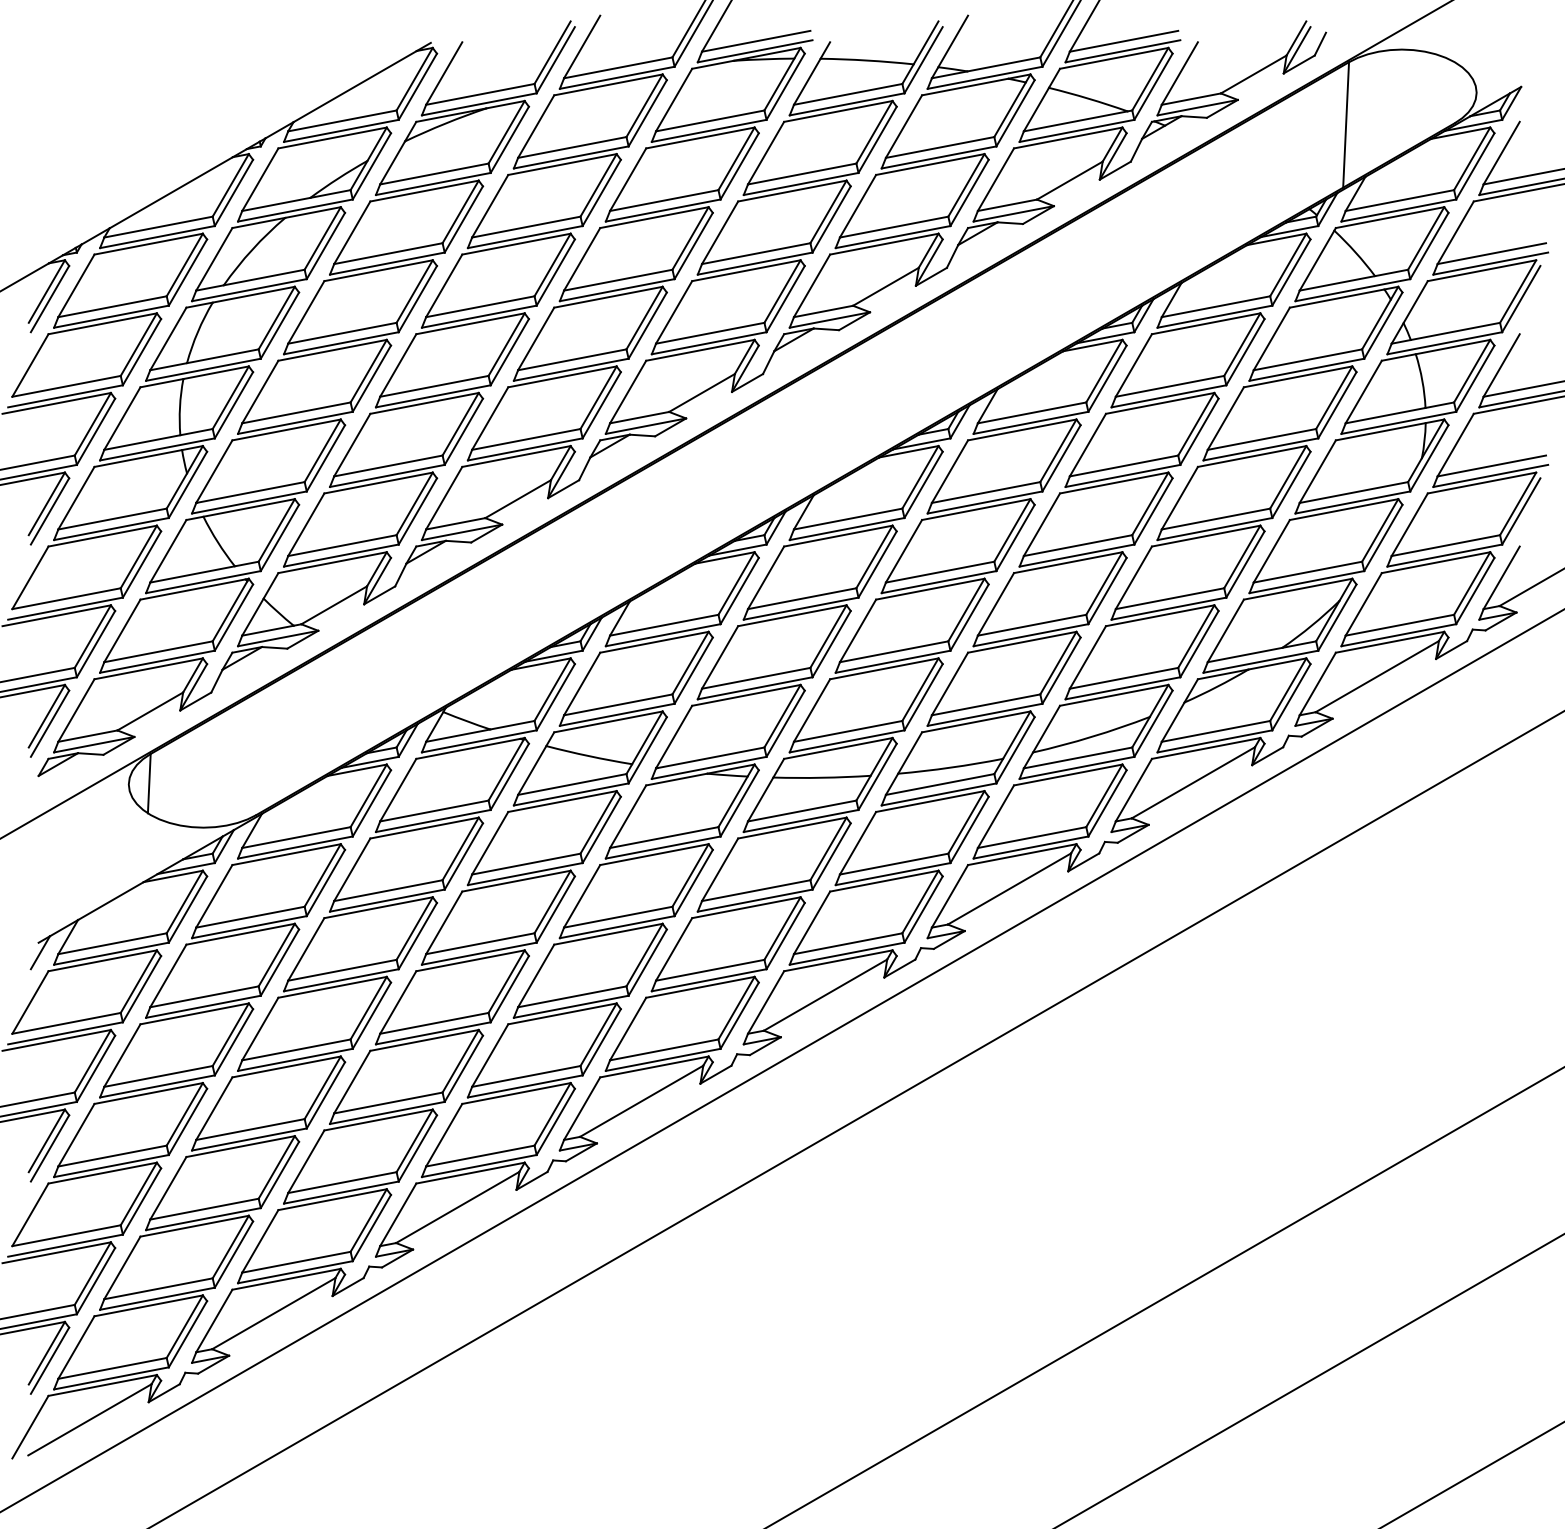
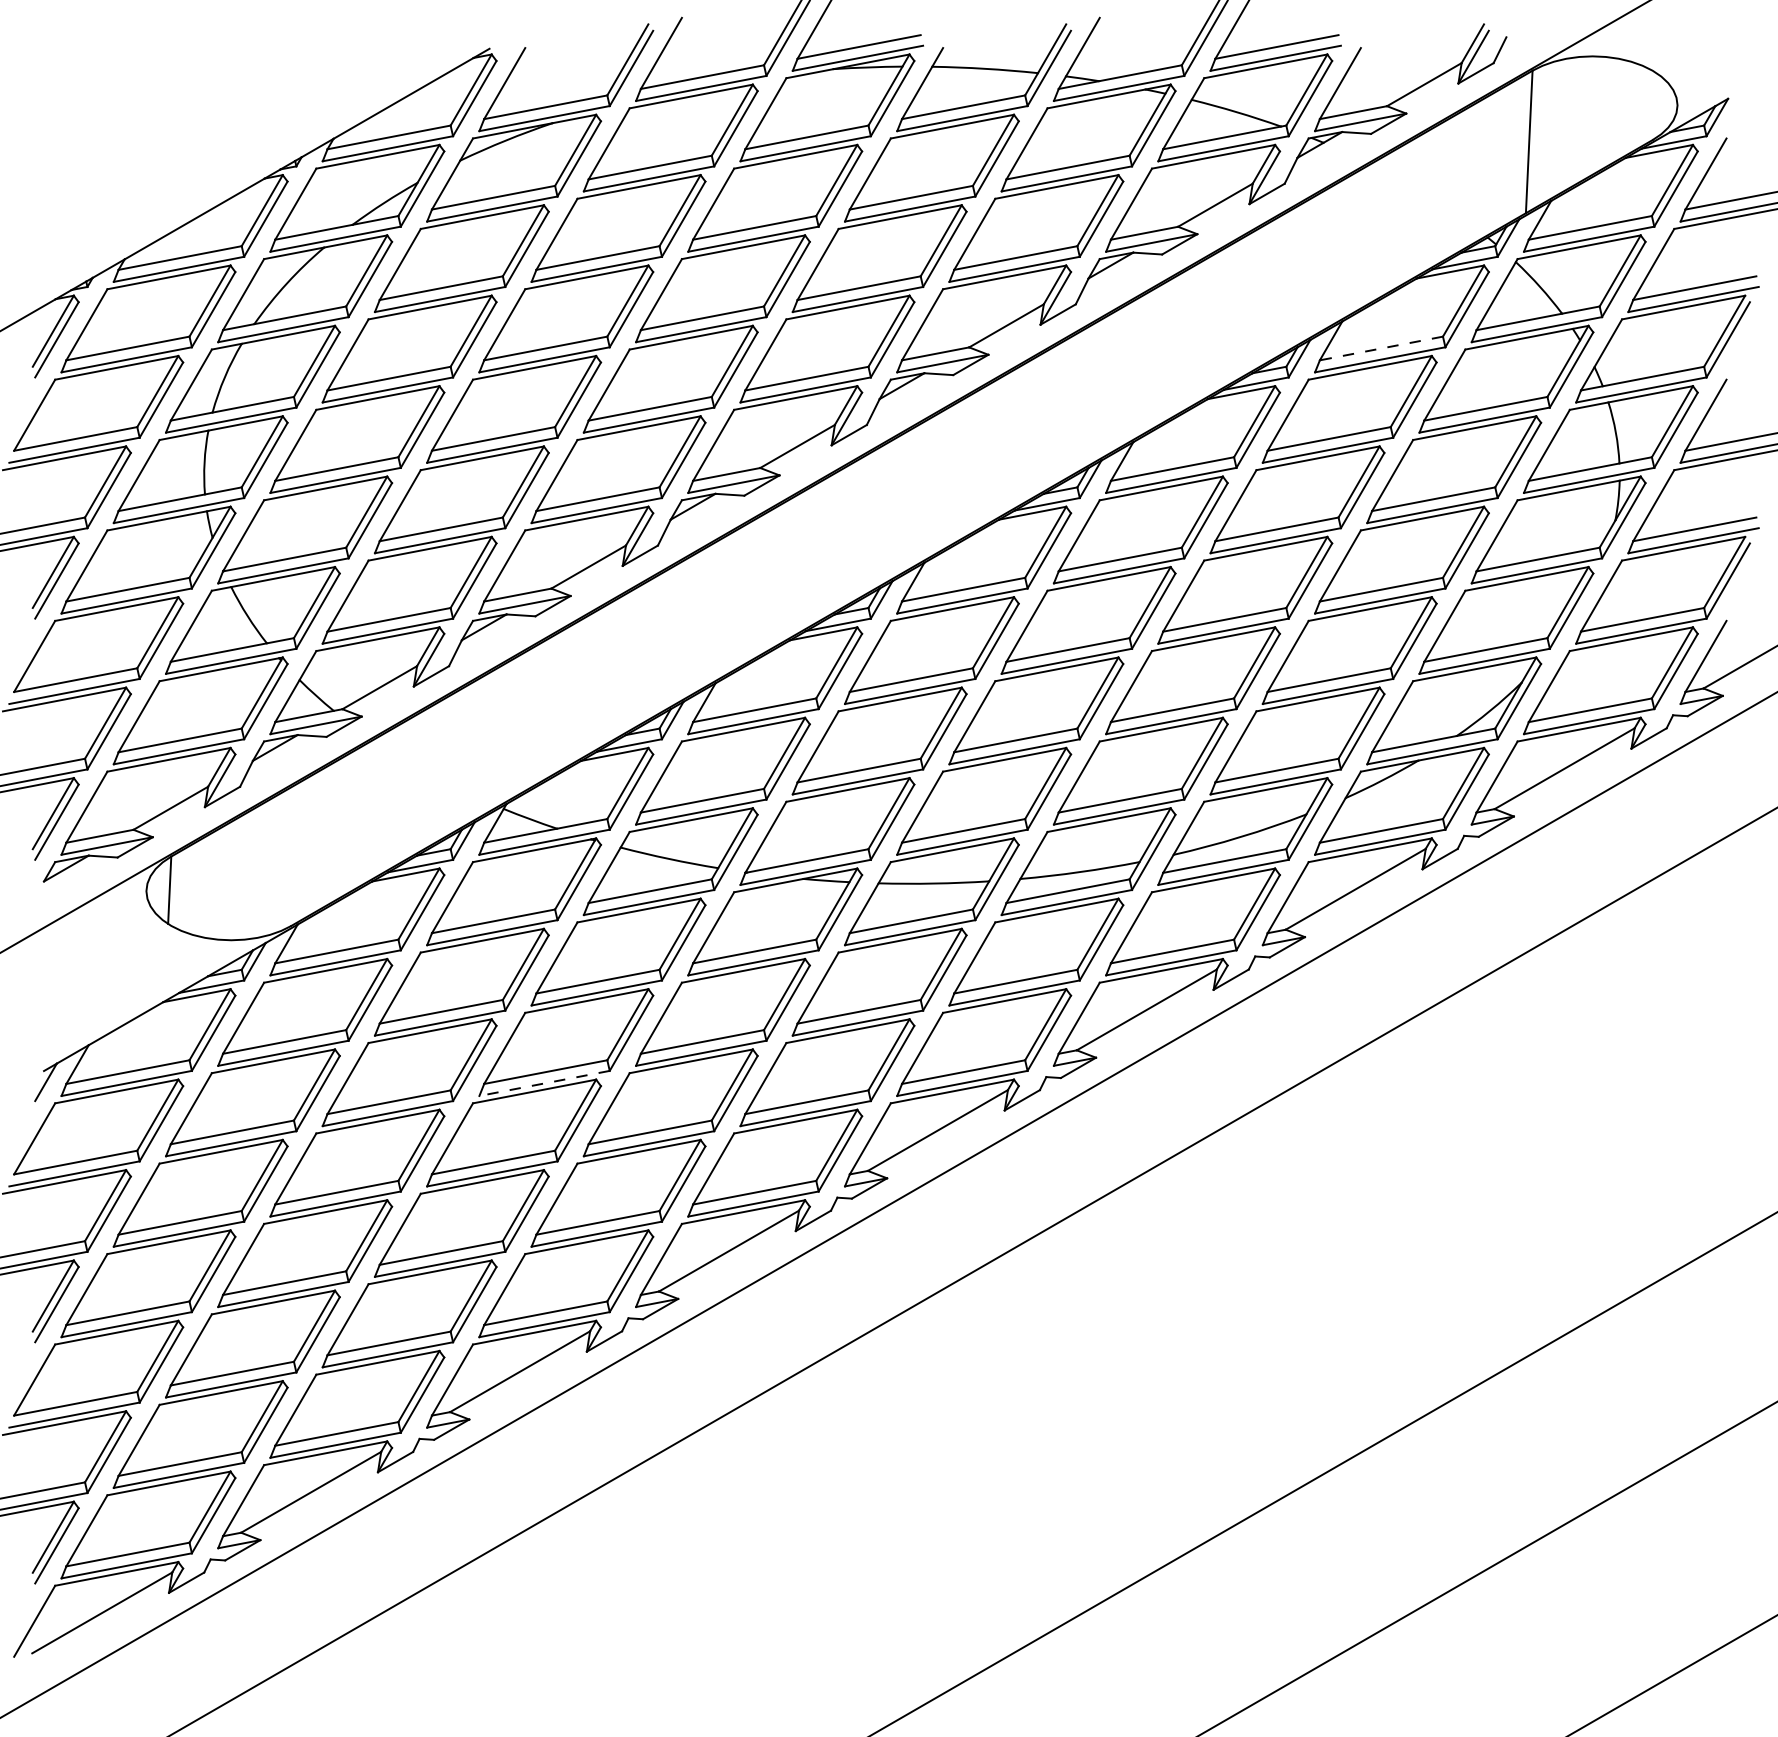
line: (1216, 306) -> (1381, 348), solid -> dashed
line: (479, 953) -> (544, 1083), solid -> dashed

